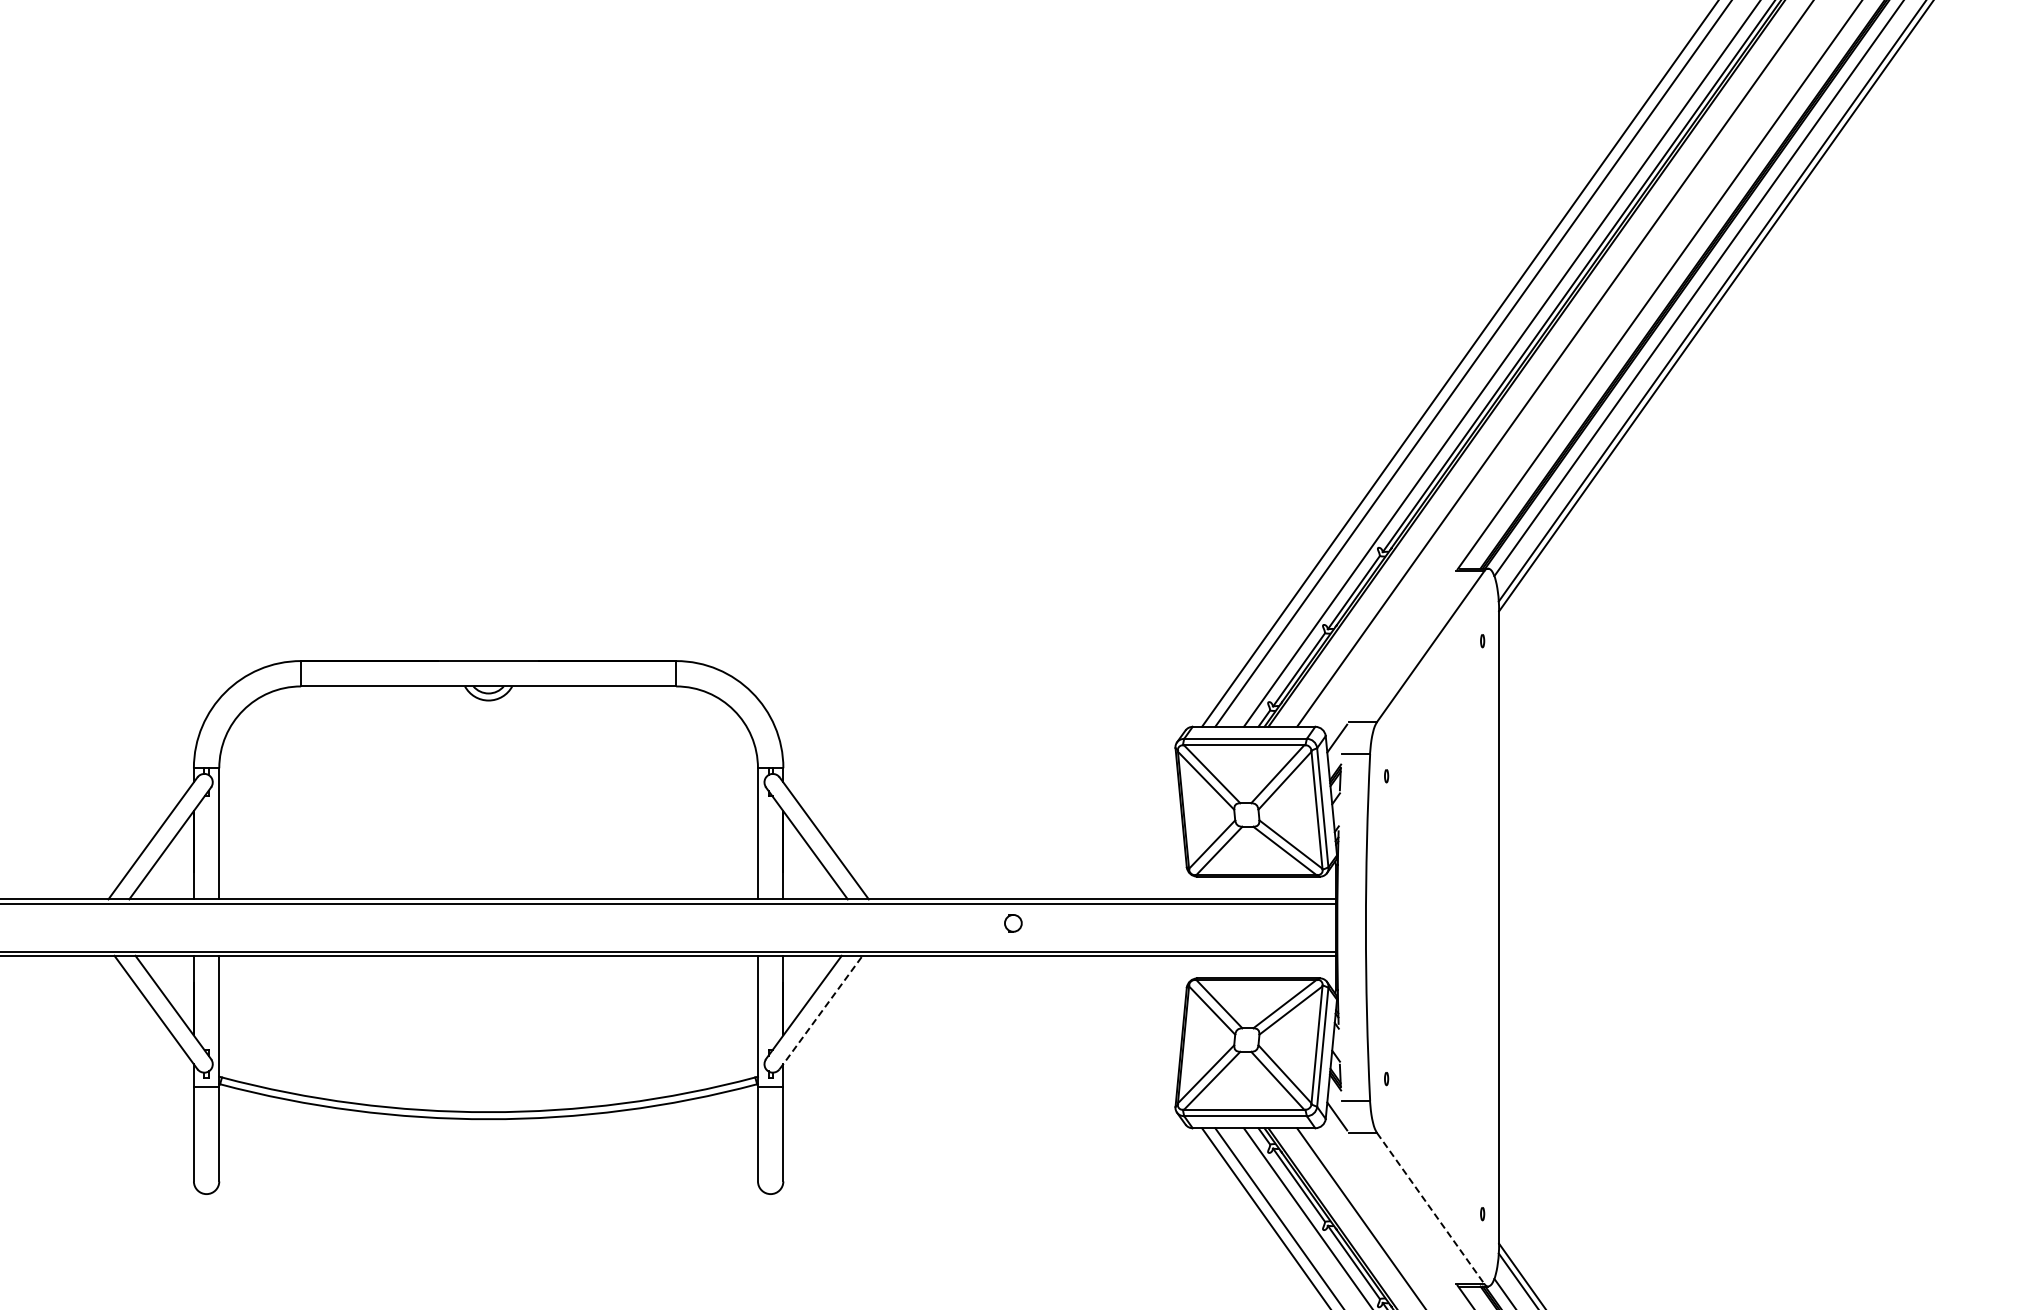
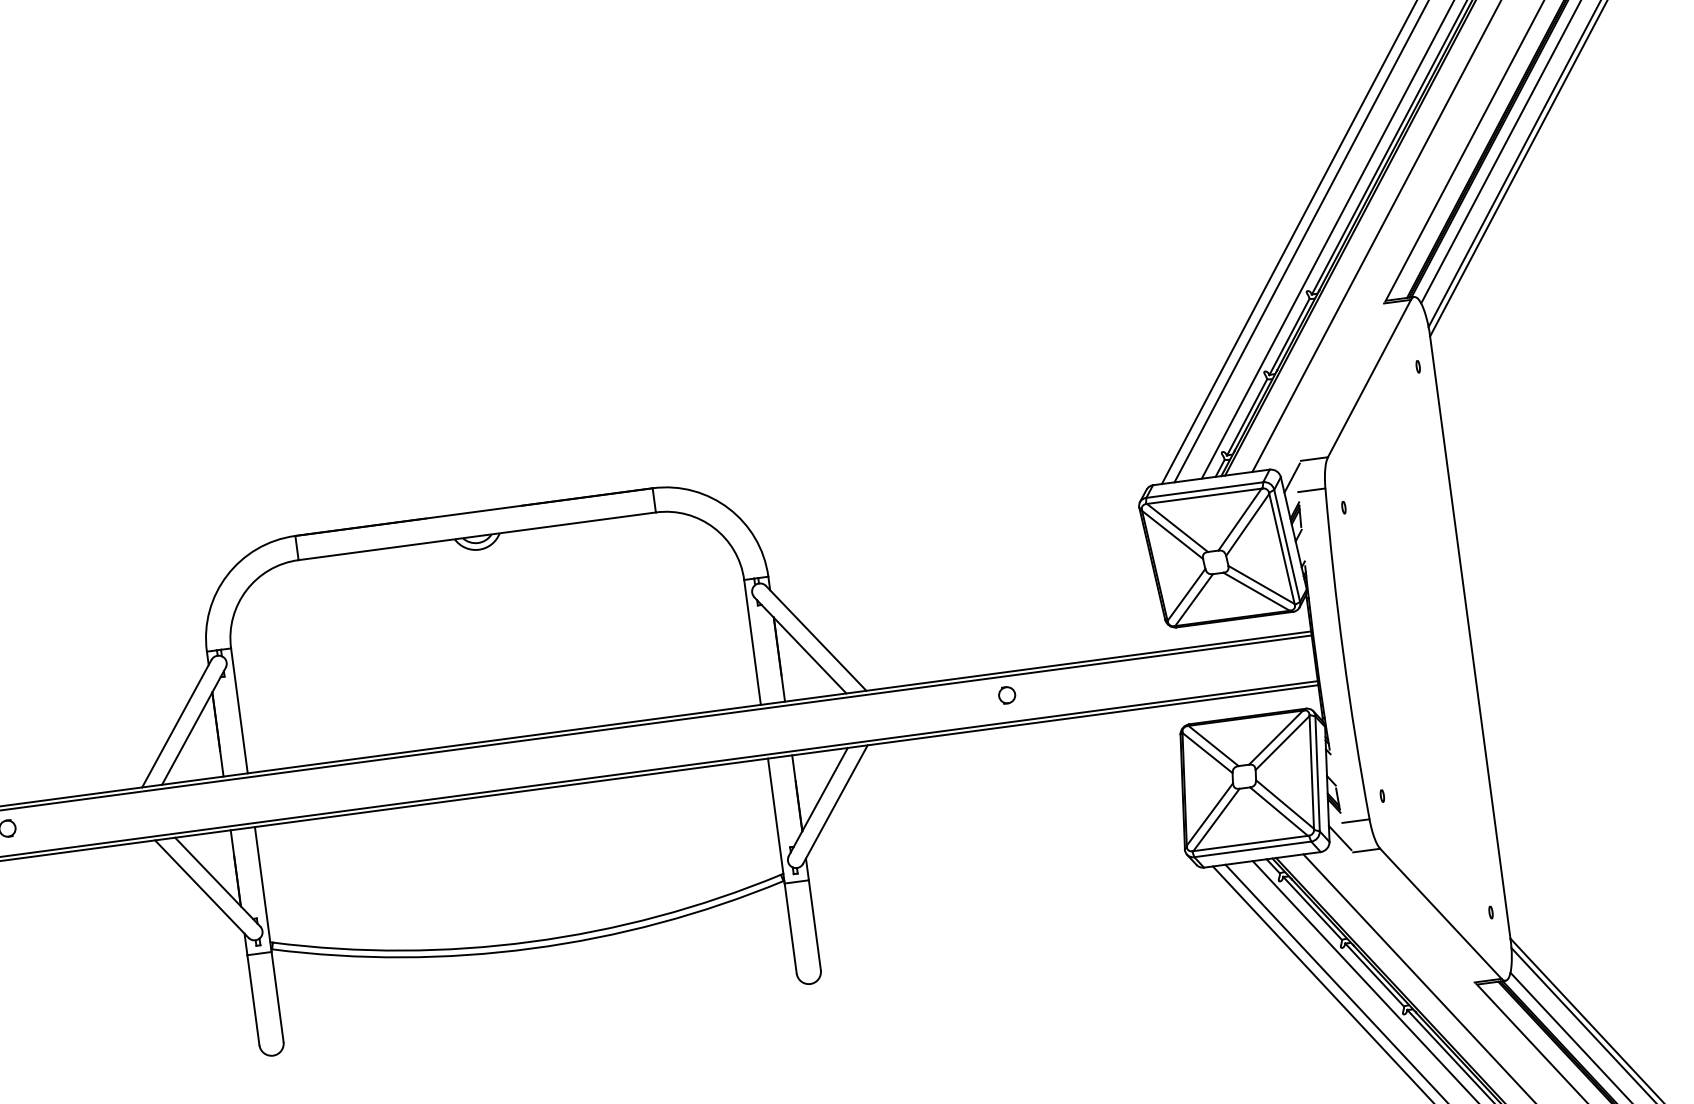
line: (821, 1012) -> (835, 804), dashed -> solid
line: (1430, 1208) -> (1440, 913), dashed -> solid

